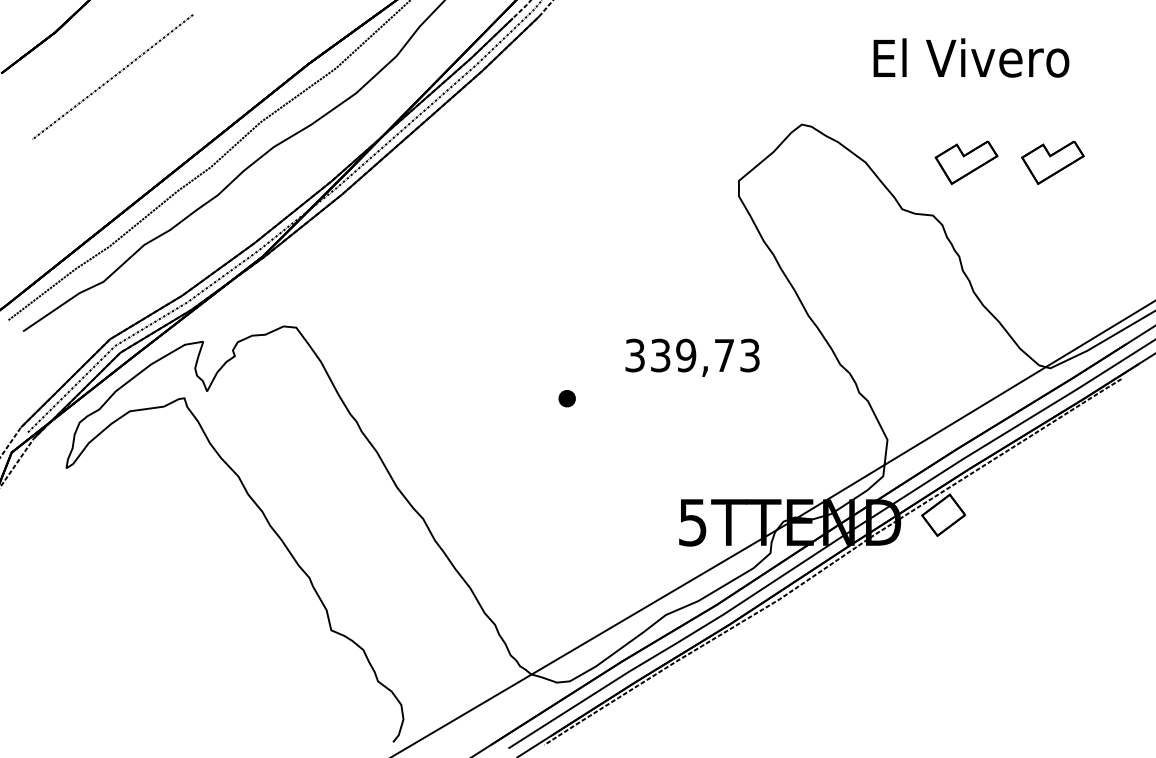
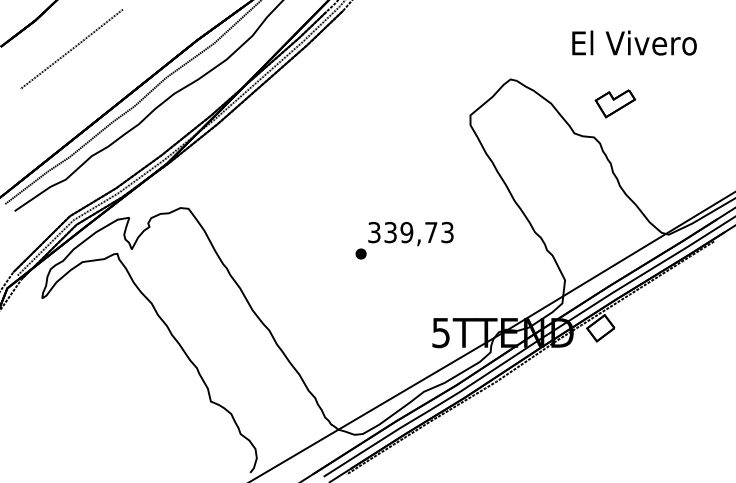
text: (971, 57) -> (634, 42), moved
part: (1053, 162) -> (670, 103), removed
text: (691, 357) -> (410, 233), moved

